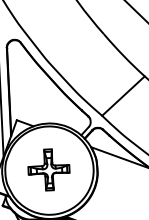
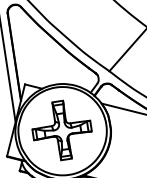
part: (48, 169) -> (61, 130), size x1.43

